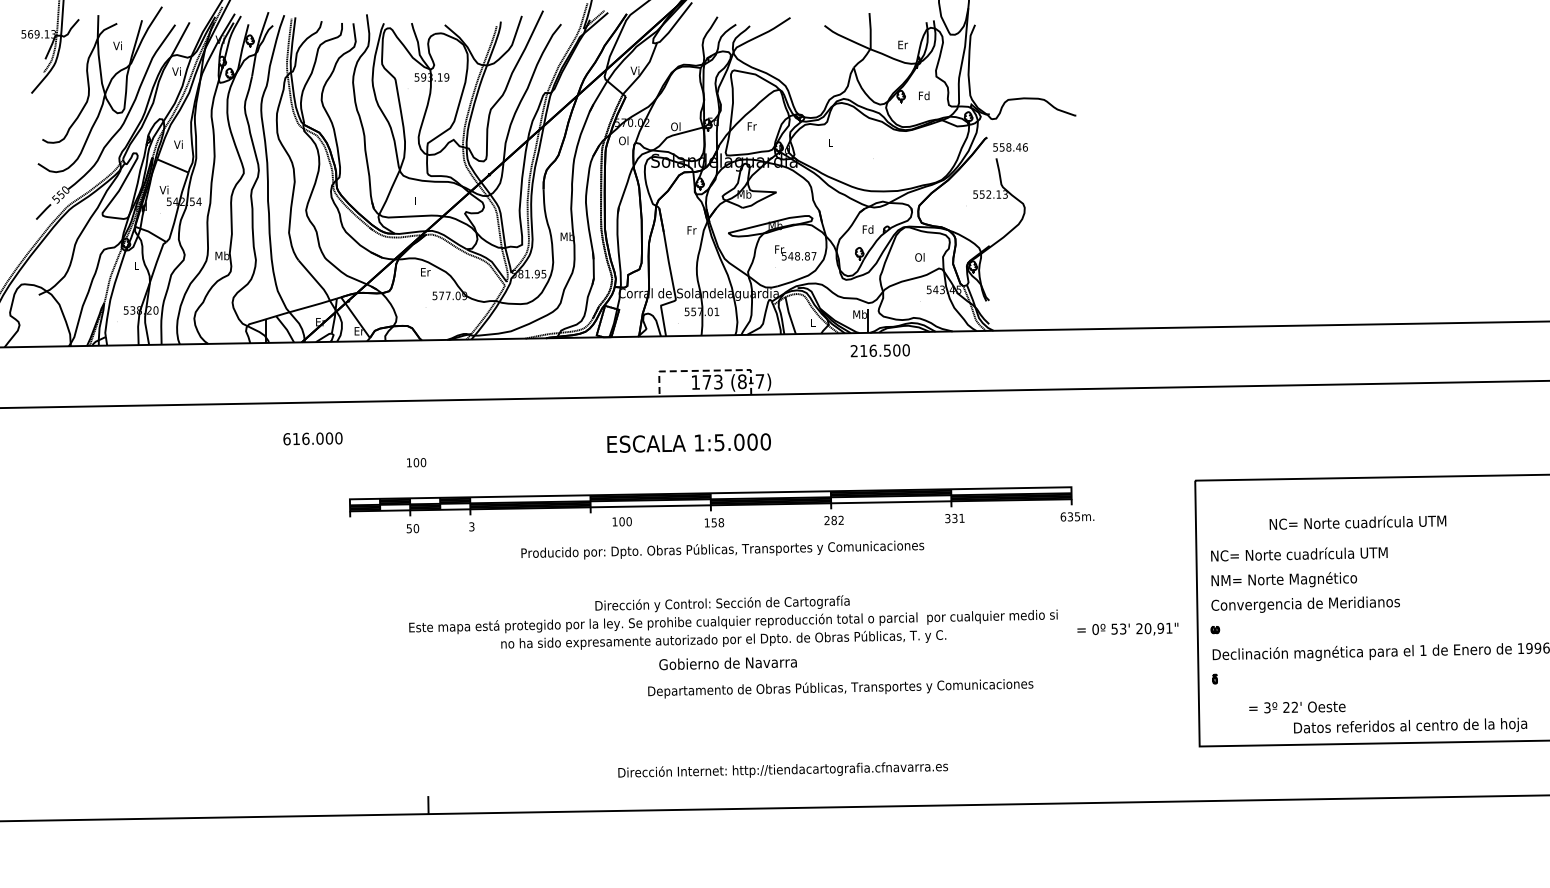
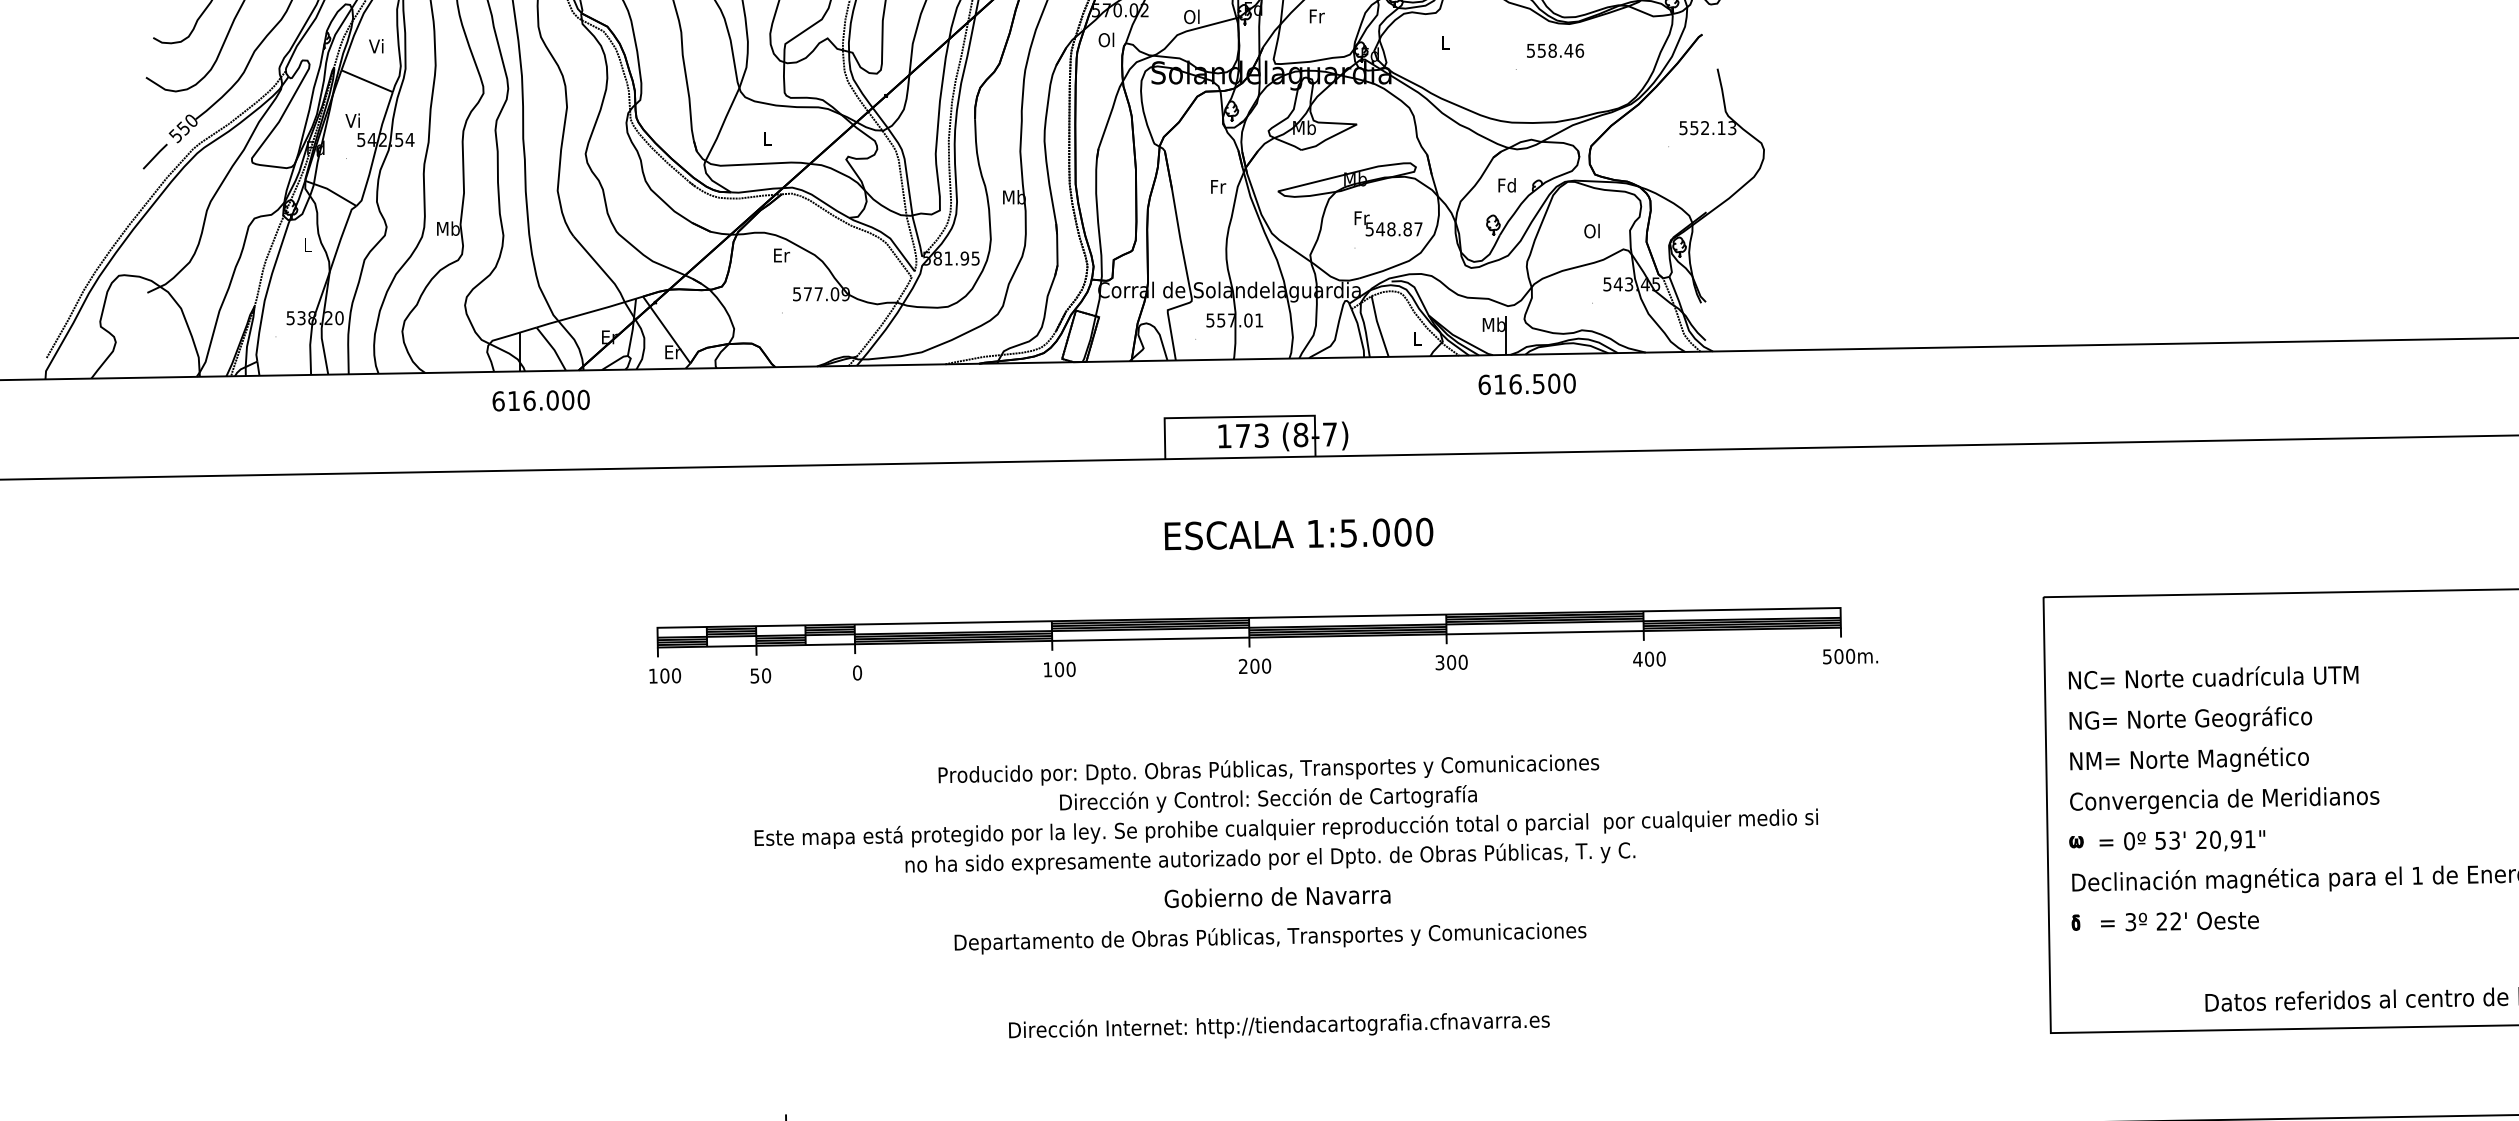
text: (1010, 147) -> (1555, 50), moved
text: (854, 351) -> (1484, 385), 216.500 -> 616.500
line: (705, 370) -> (1240, 416), dashed -> solid
text: (312, 438) -> (540, 400), moved
text: (688, 442) -> (1297, 533), moved
text: (416, 462) -> (665, 675), moved
text: (1070, 516) -> (1839, 655), 635m. -> 500m.
text: (954, 518) -> (1648, 659), 331 -> 400
text: (833, 520) -> (1450, 662), 282 -> 300
text: (621, 521) -> (1058, 669), moved
text: (714, 522) -> (1255, 665), 158 -> 200
text: (1357, 522) -> (2212, 677), moved
text: (471, 526) -> (856, 672), 3 -> 0
text: (722, 549) -> (1268, 769), moved
text: (1306, 554) -> (2226, 718), NC= Norte cuadrícula UTM -> NG= Norte Geográfico
text: (1127, 628) -> (2181, 839), moved
text: (840, 688) -> (1270, 938), moved
text: (1297, 707) -> (2180, 921), moved
text: (782, 769) -> (1278, 1024), moved

